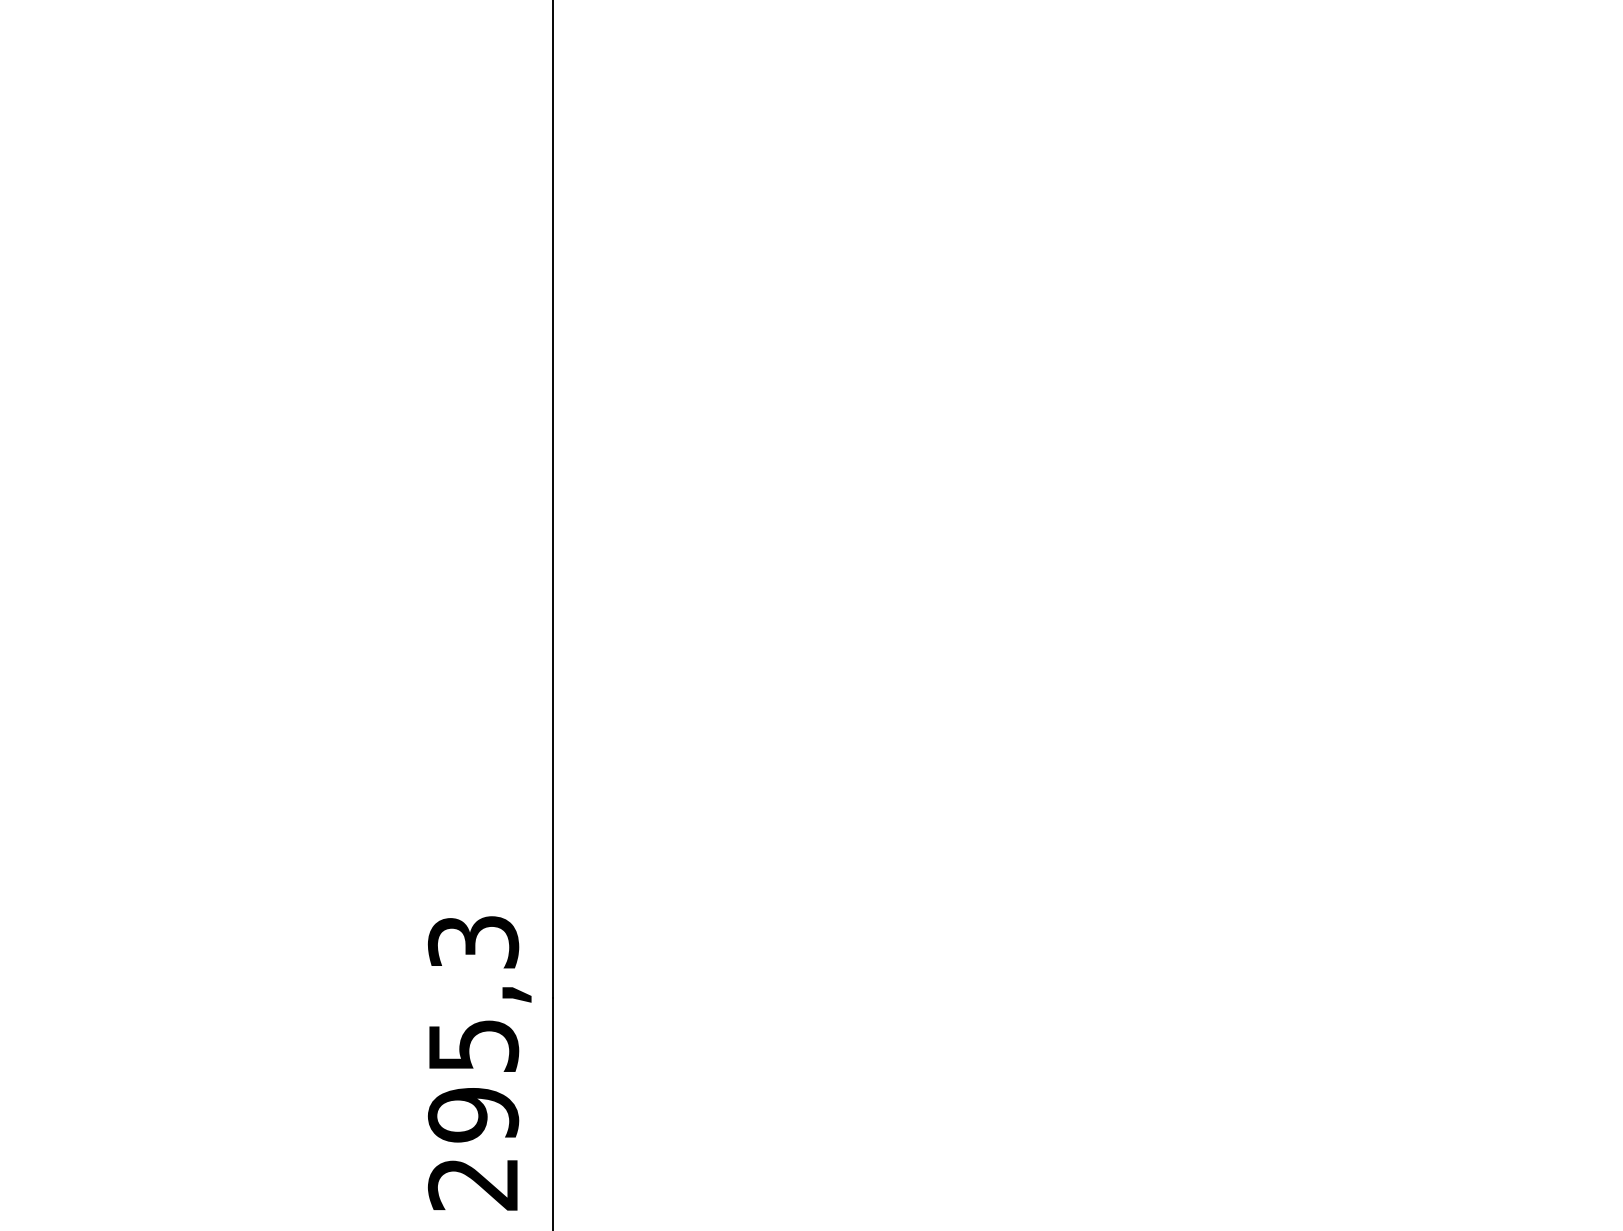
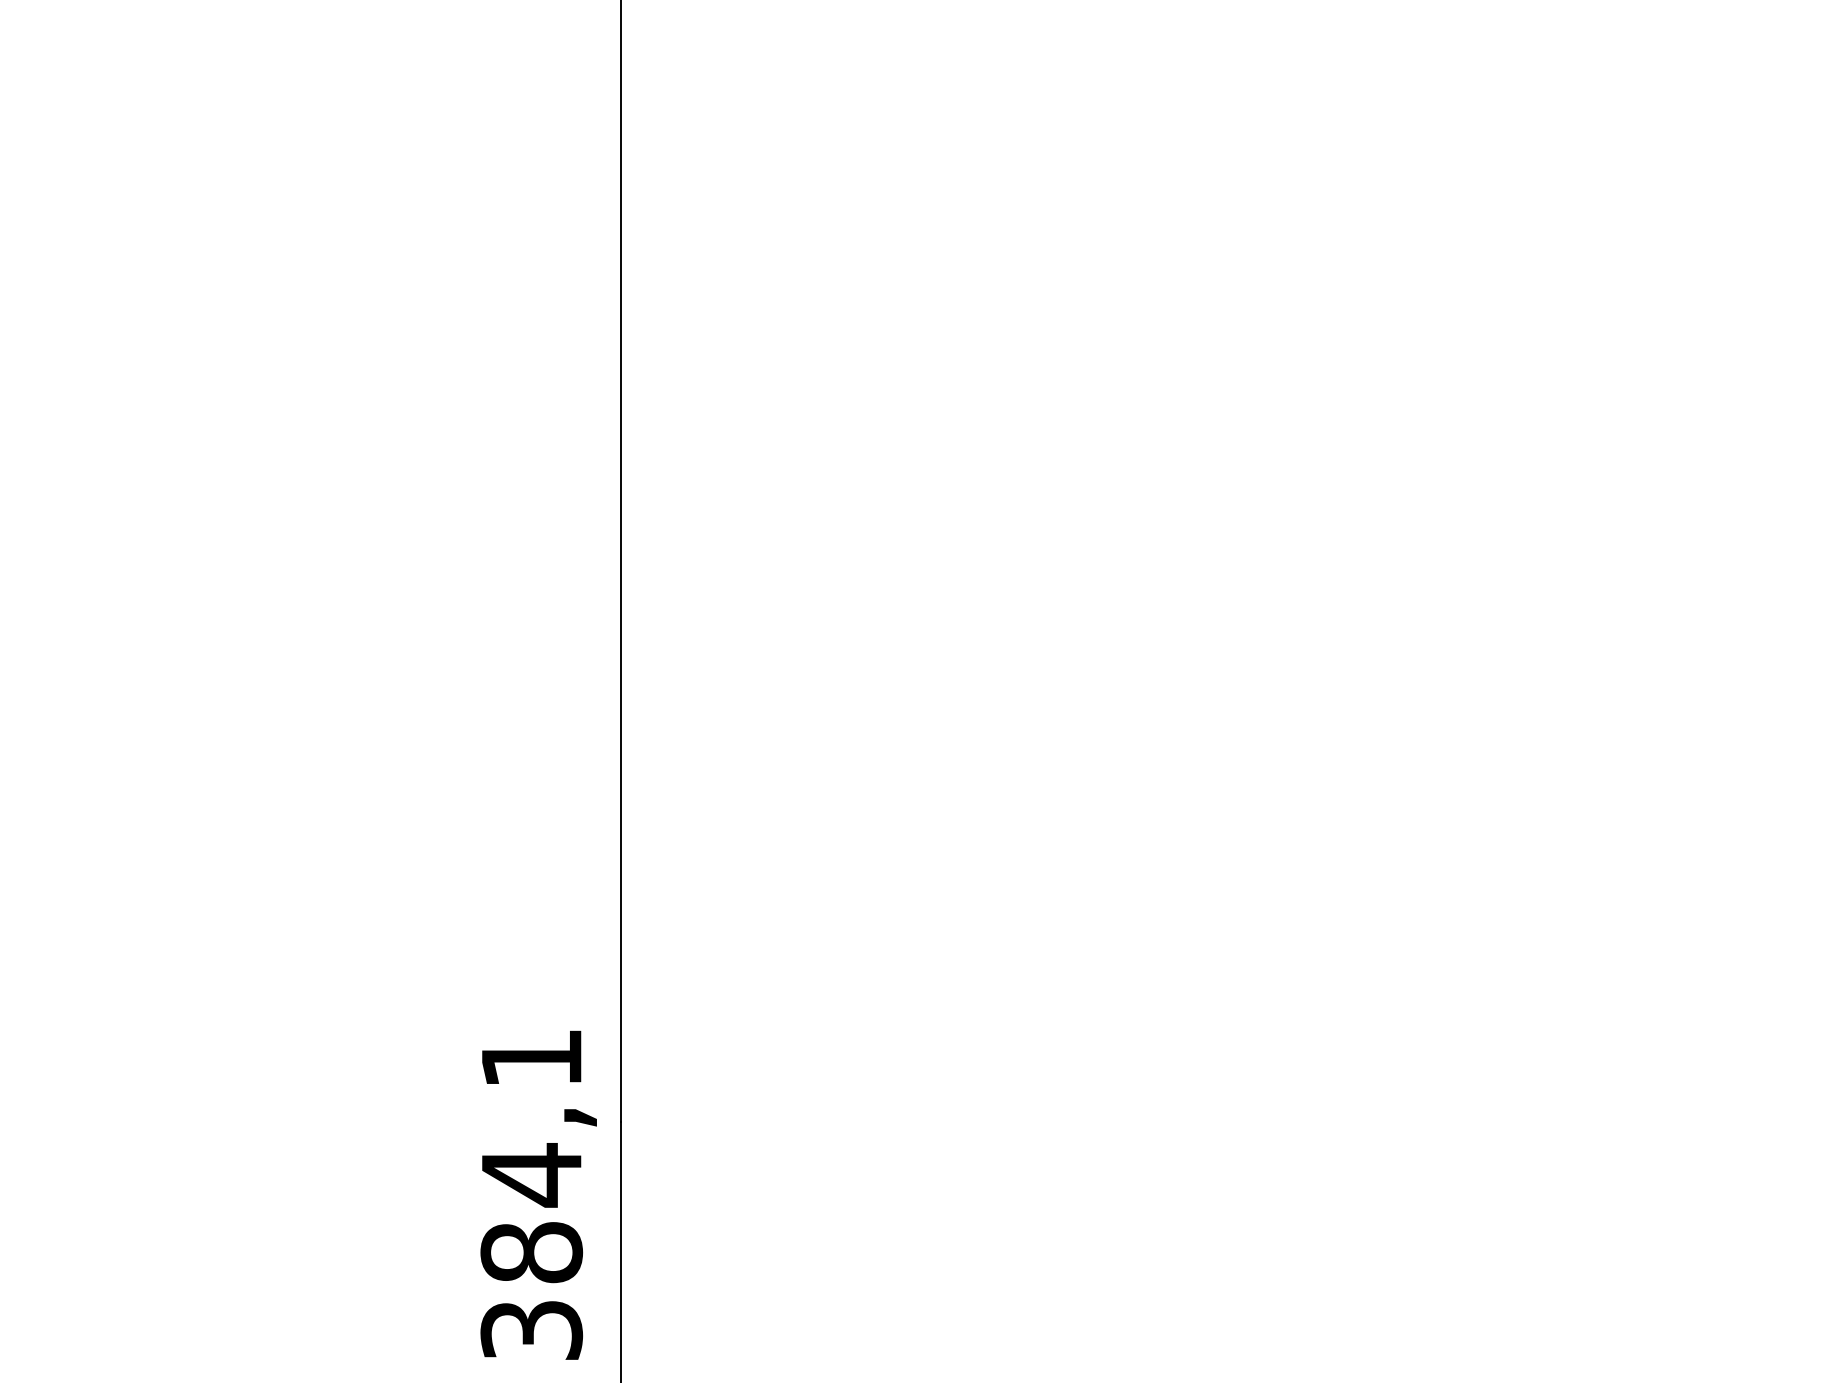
text: (473, 1063) -> (531, 1194), 295,3 -> 384,1

